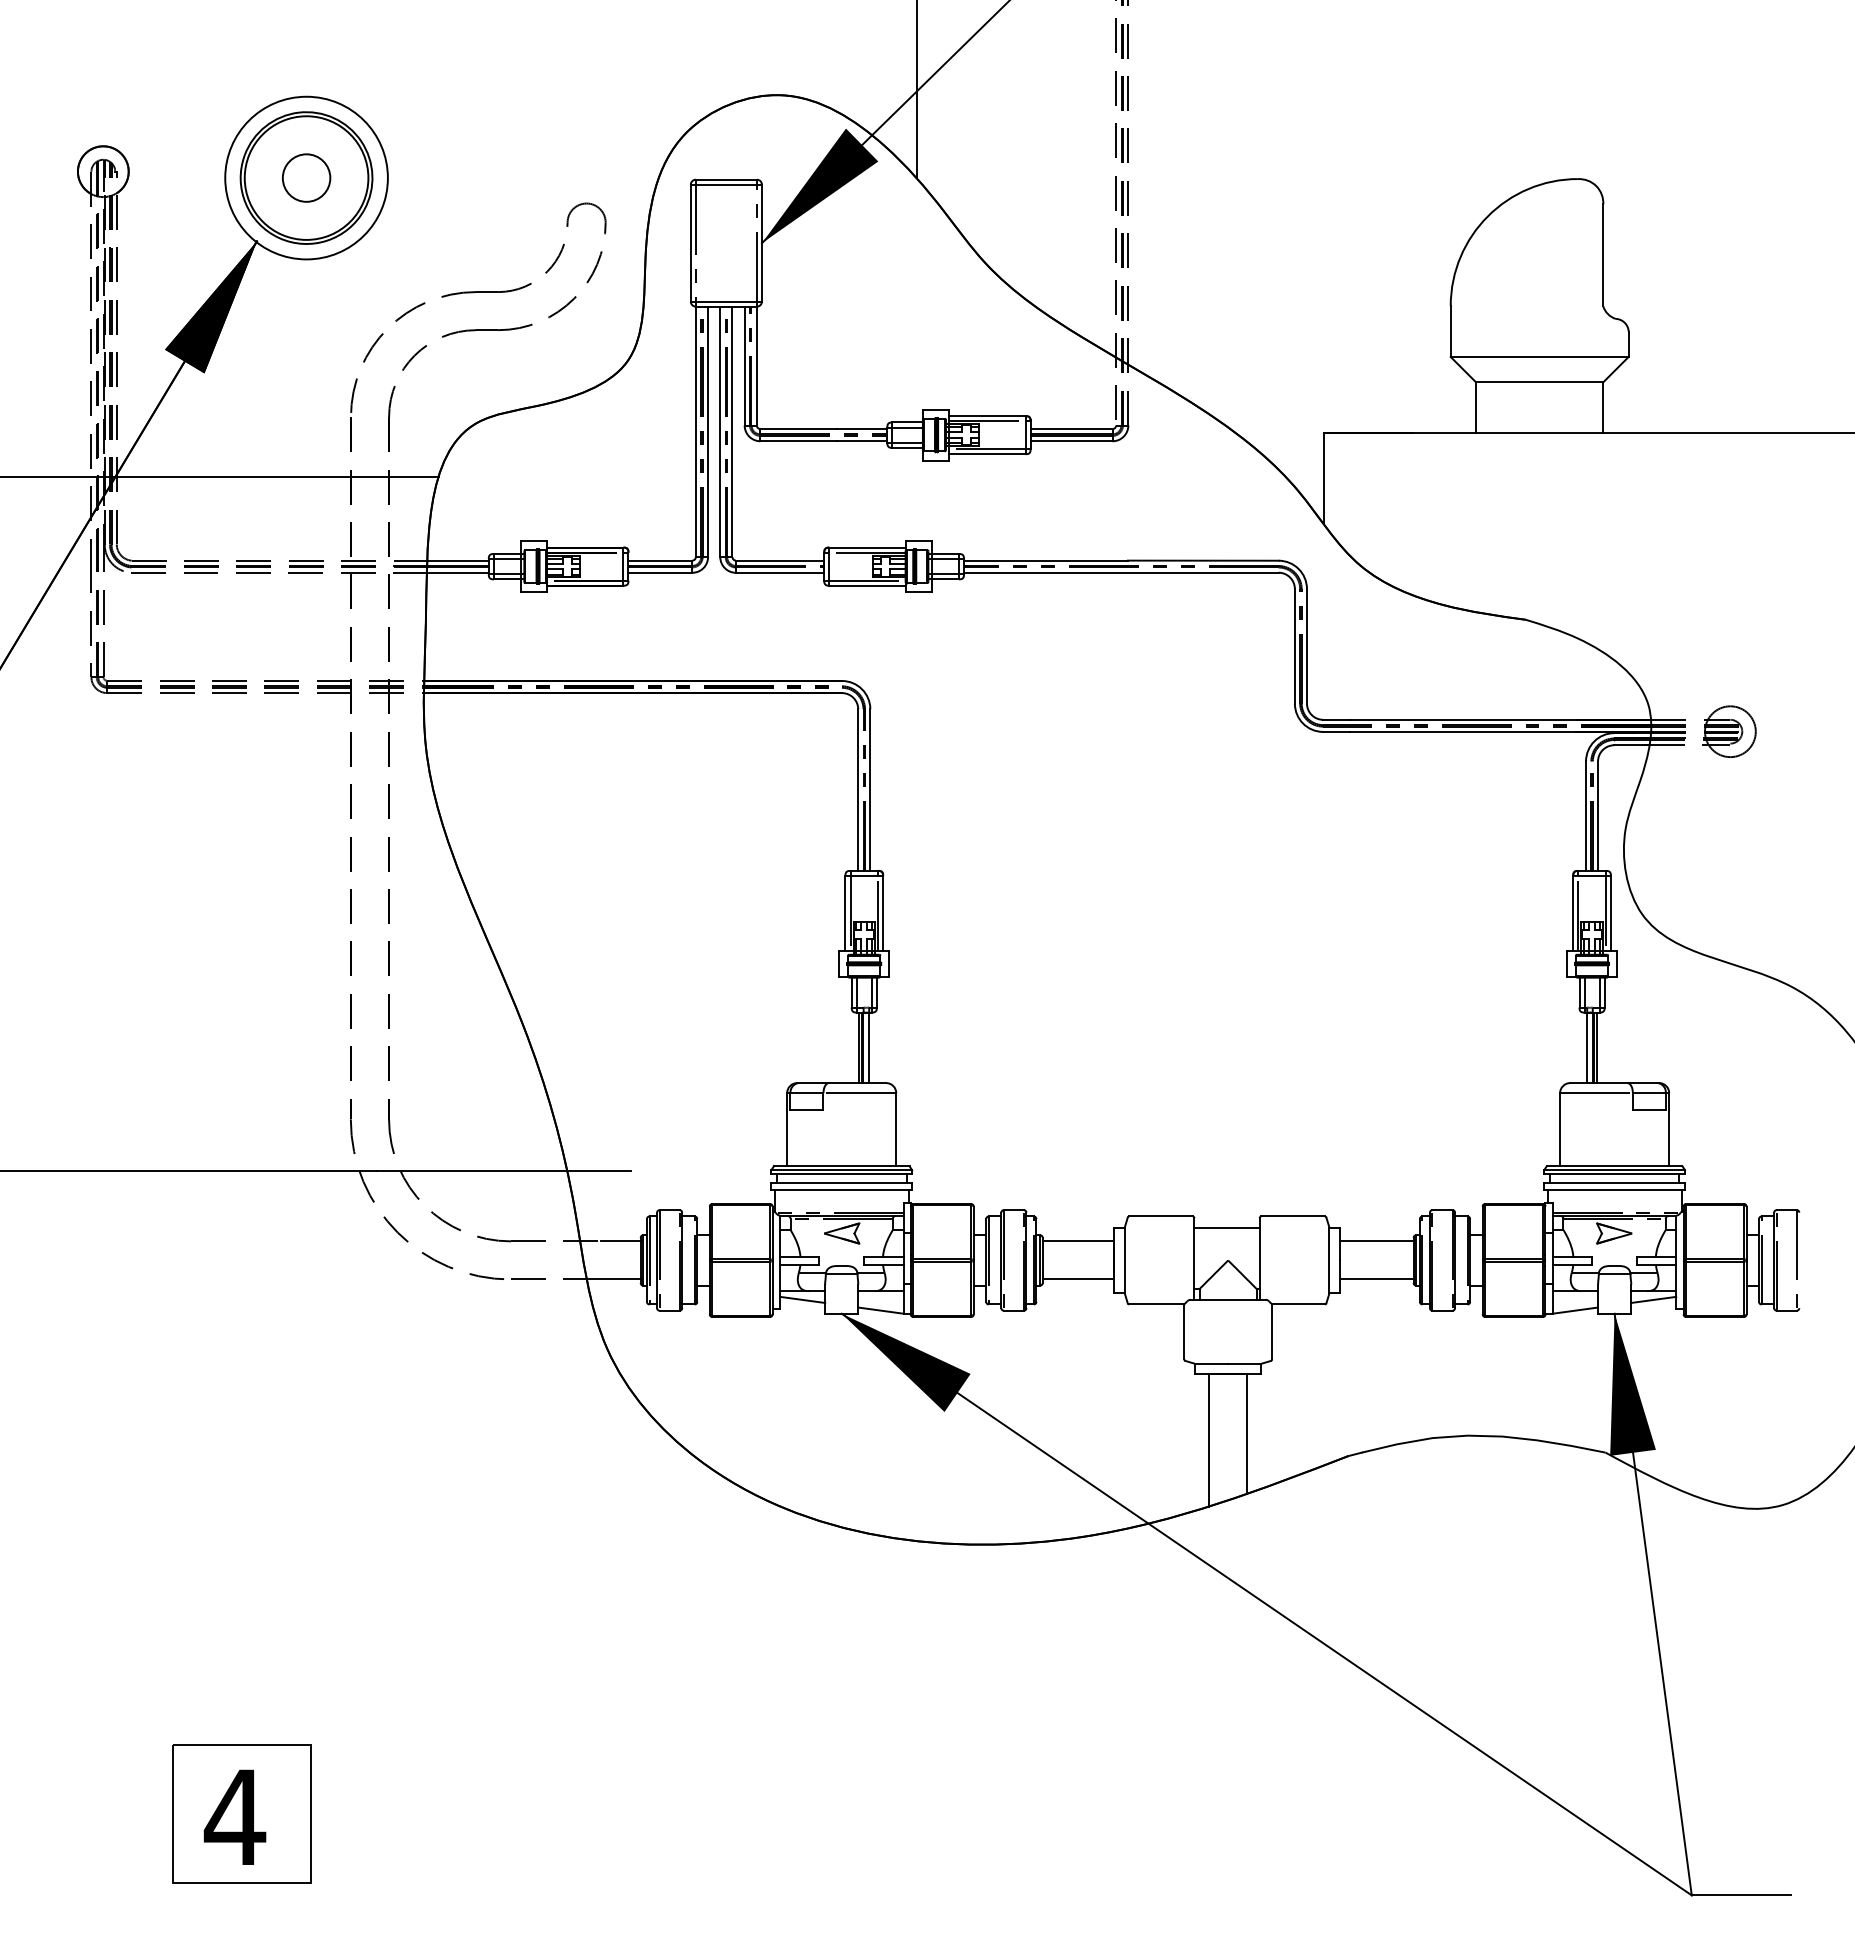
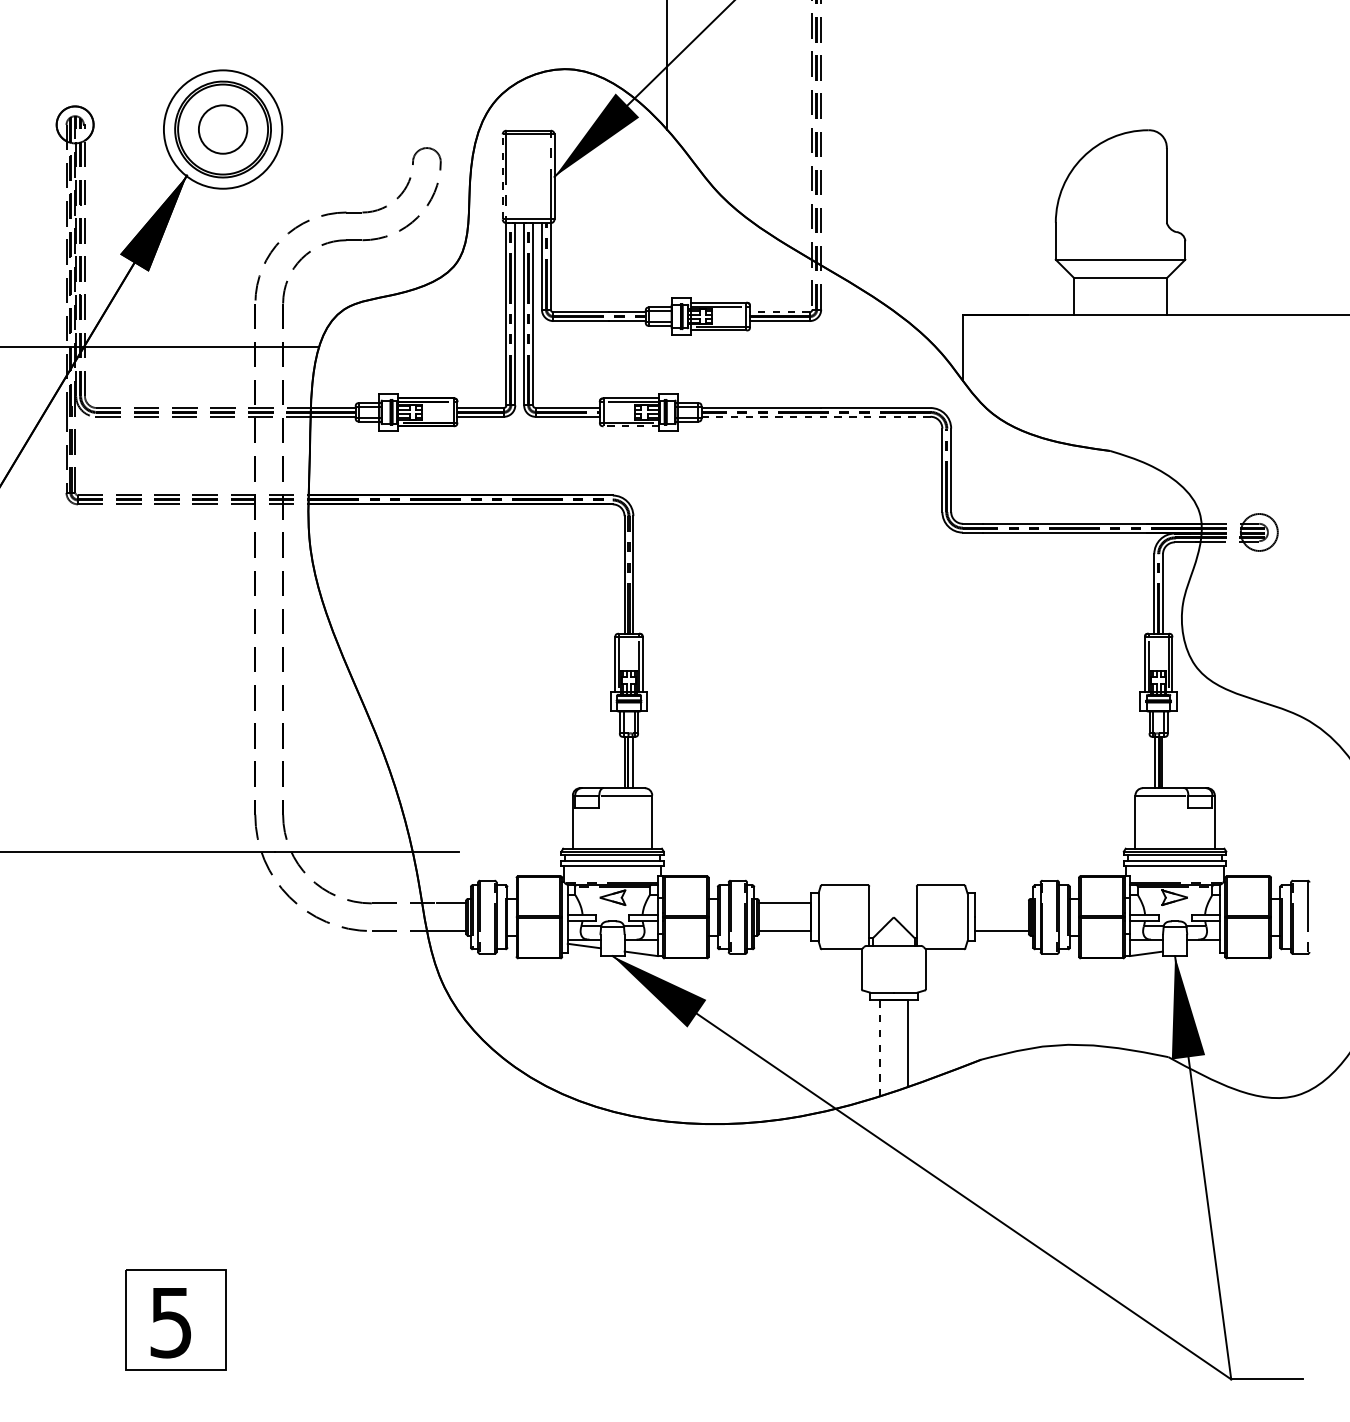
circle: (306, 177) -> (223, 129), size x1.4
line: (690, 242) -> (502, 176), solid -> dashed
line: (1071, 429) -> (779, 312), solid -> dashed
line: (1120, 572) -> (815, 416), solid -> dashed
line: (866, 585) -> (630, 426), solid -> dashed
line: (1226, 1228) -> (892, 894), removed
line: (1376, 1241) -> (1001, 903), removed
line: (1653, 1299) -> (1203, 945), removed
line: (1209, 1440) -> (880, 1048), solid -> dashed
text: (234, 1817) -> (170, 1322), 4 -> 5

